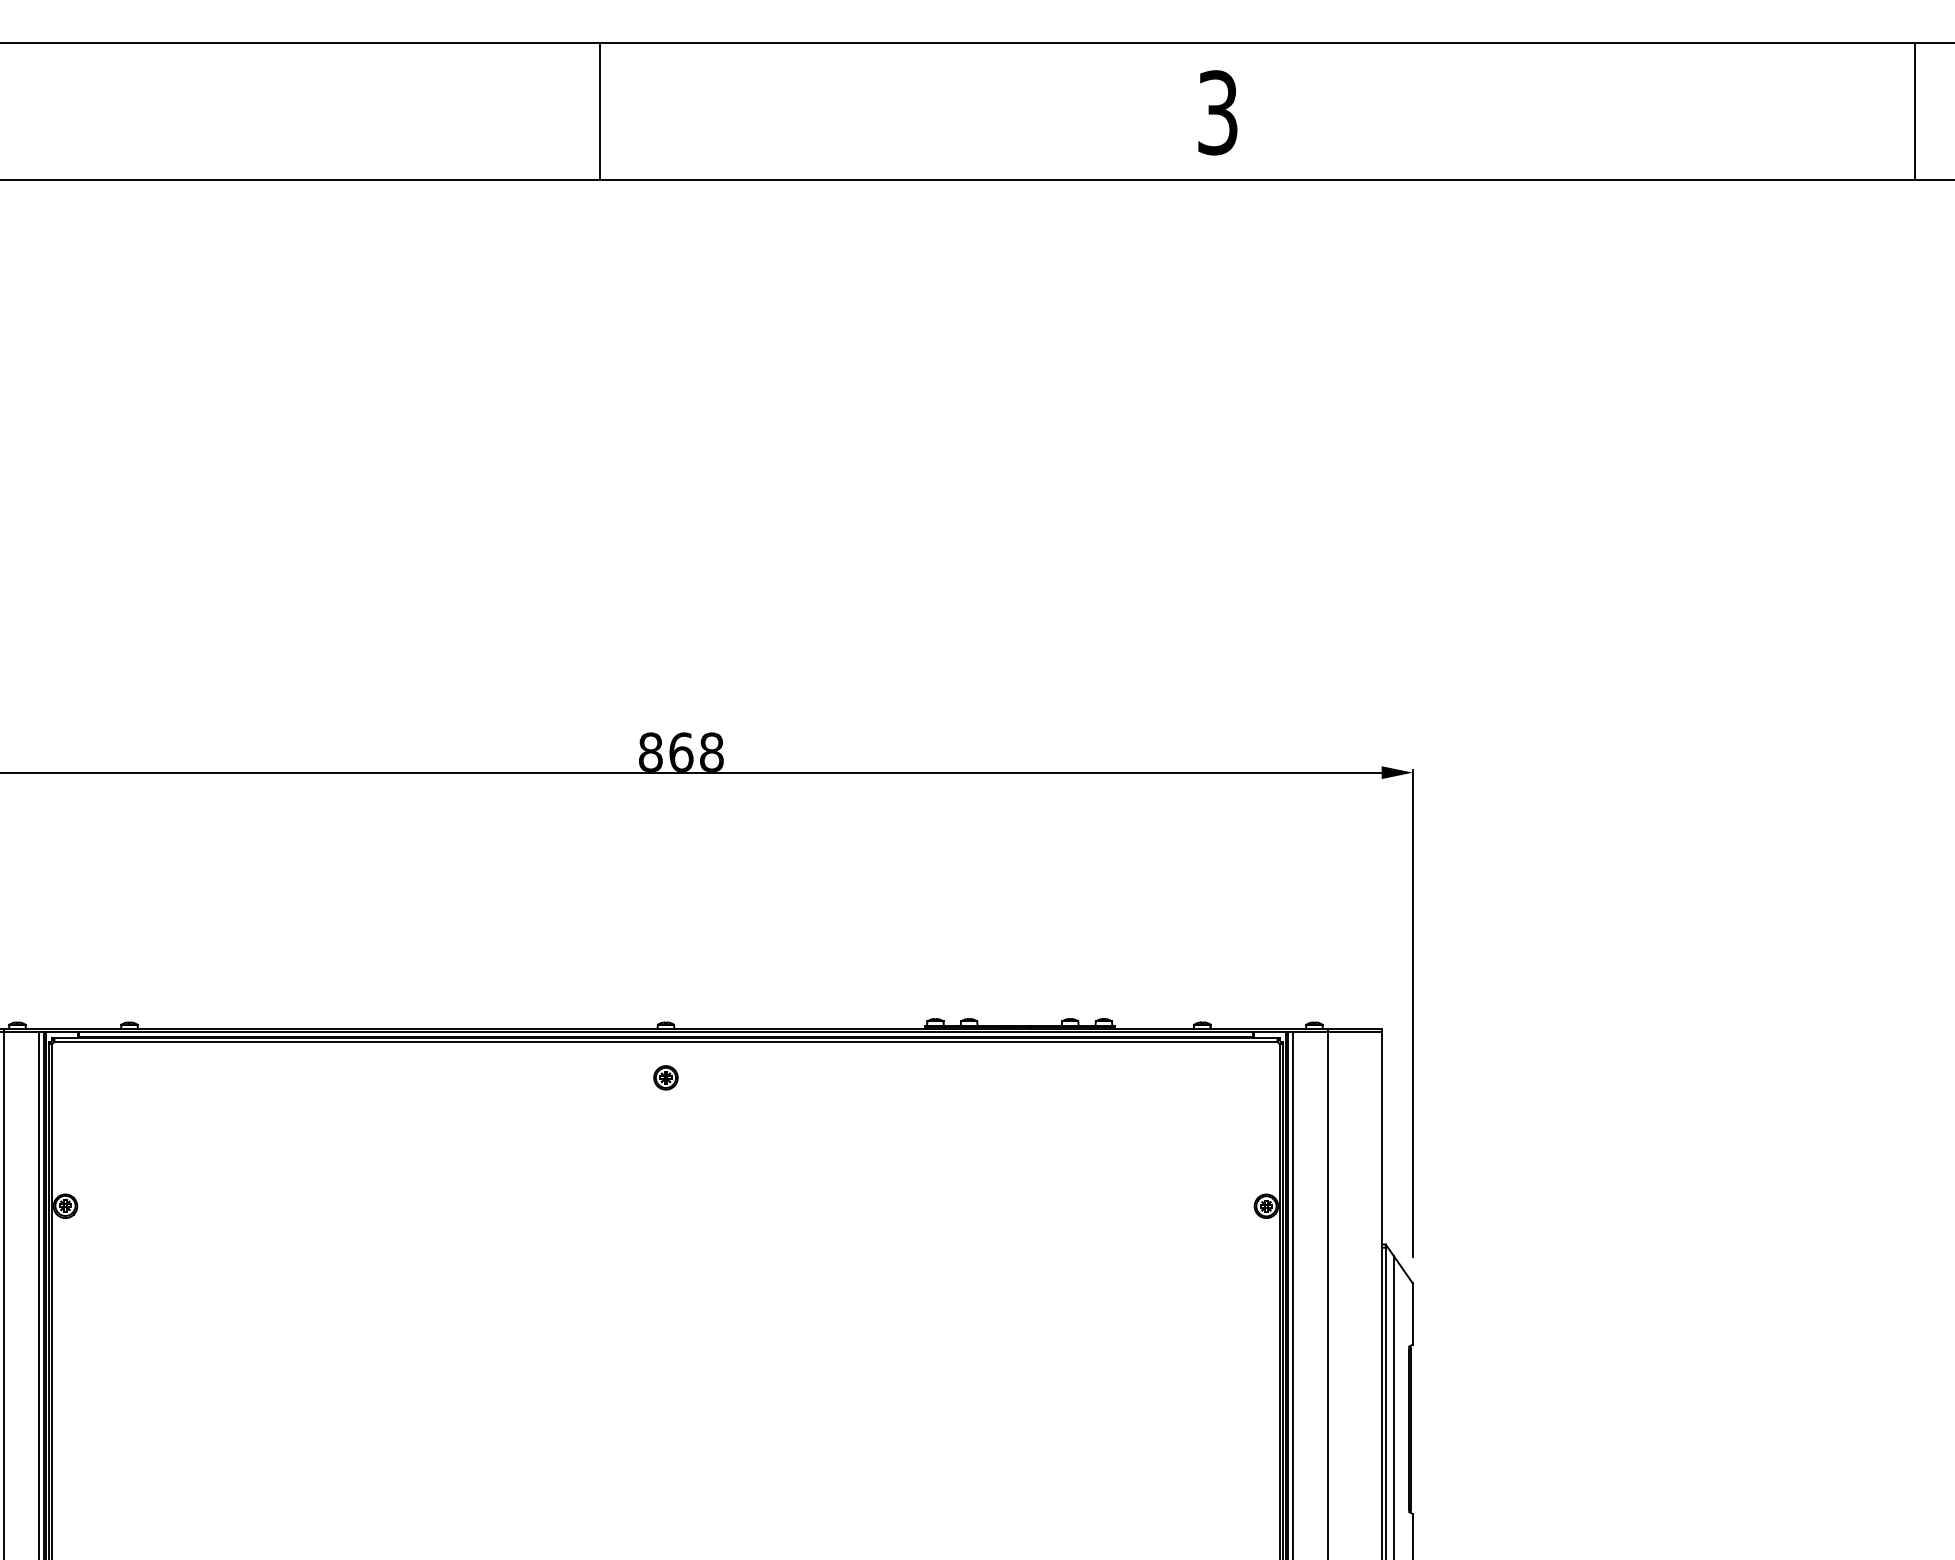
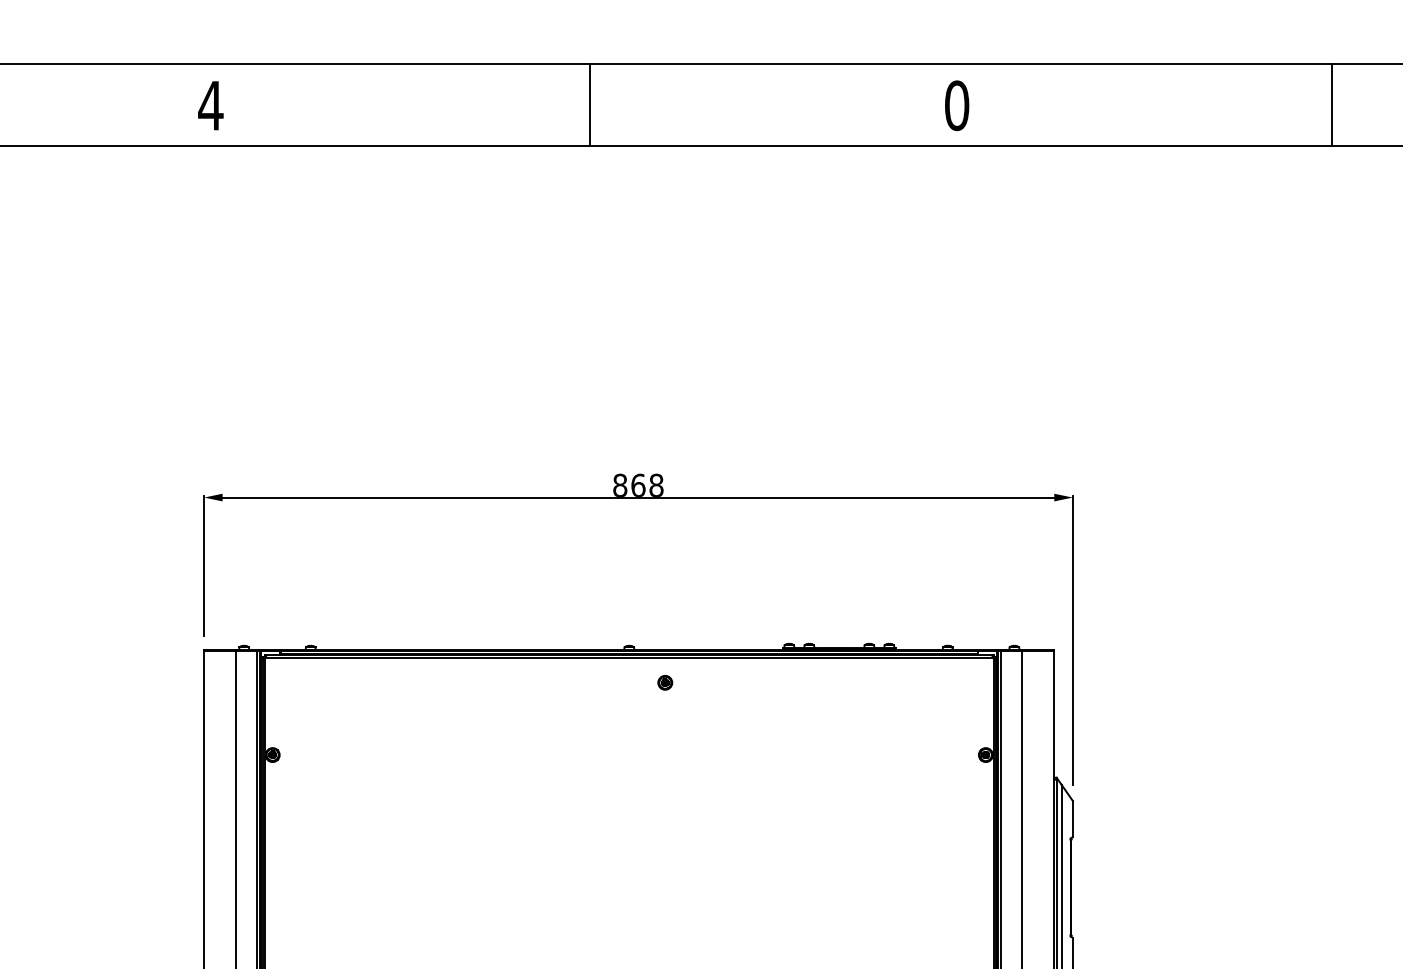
line: (1914, 110) -> (1331, 104), moved
text: (1218, 112) -> (957, 105), 3 -> 0
part: (666, 1077) -> (665, 682), moved

